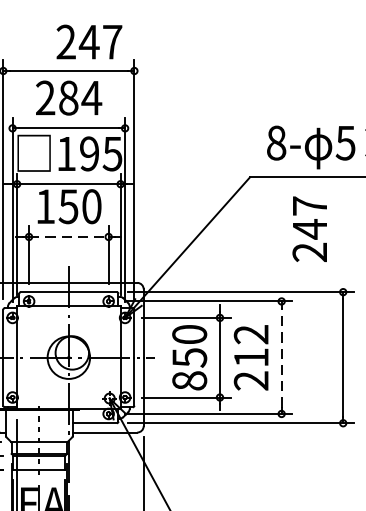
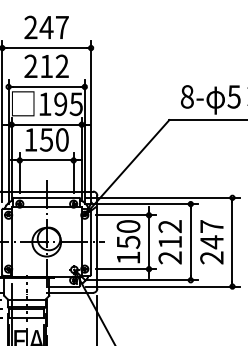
text: (89, 40) -> (46, 26), moved
text: (80, 98) -> (54, 66), 284 -> 212
text: (309, 229) -> (211, 242), moved
line: (68, 237) -> (46, 160), dashed -> solid
line: (281, 358) -> (190, 242), dashed -> solid
text: (189, 380) -> (128, 257), 850 -> 150

